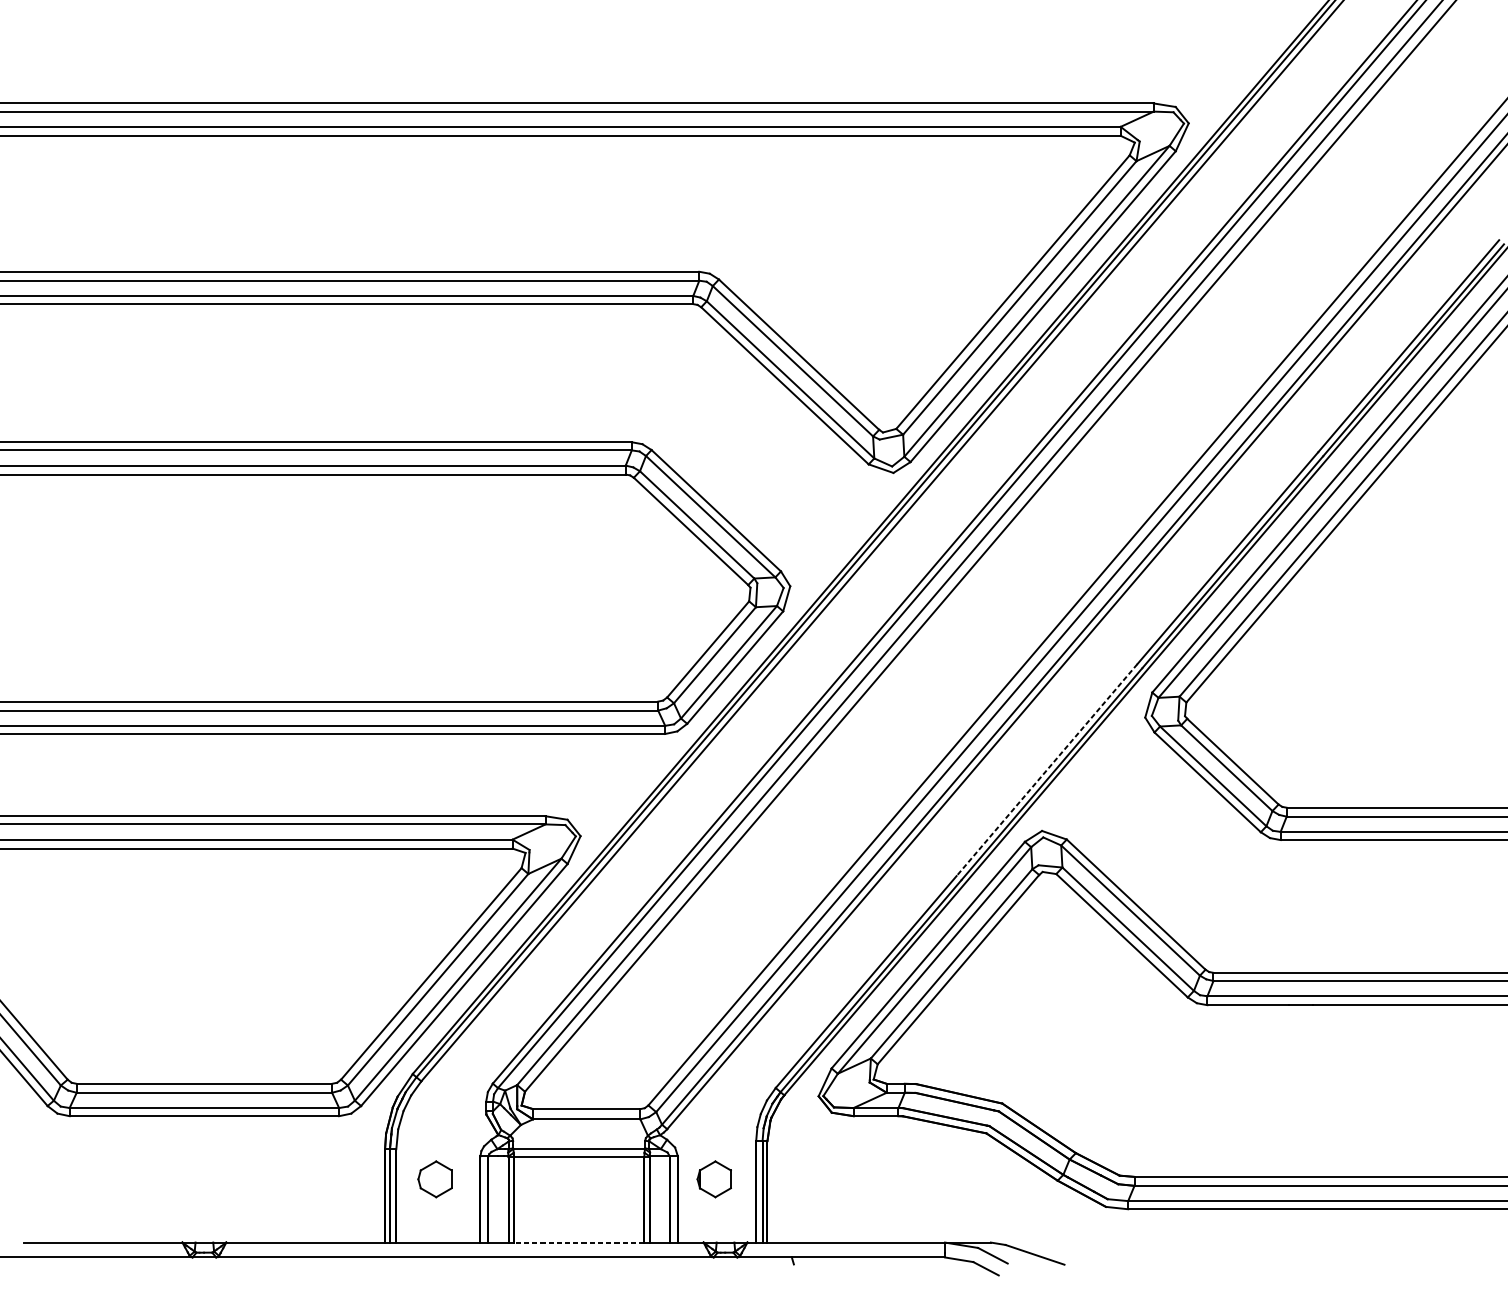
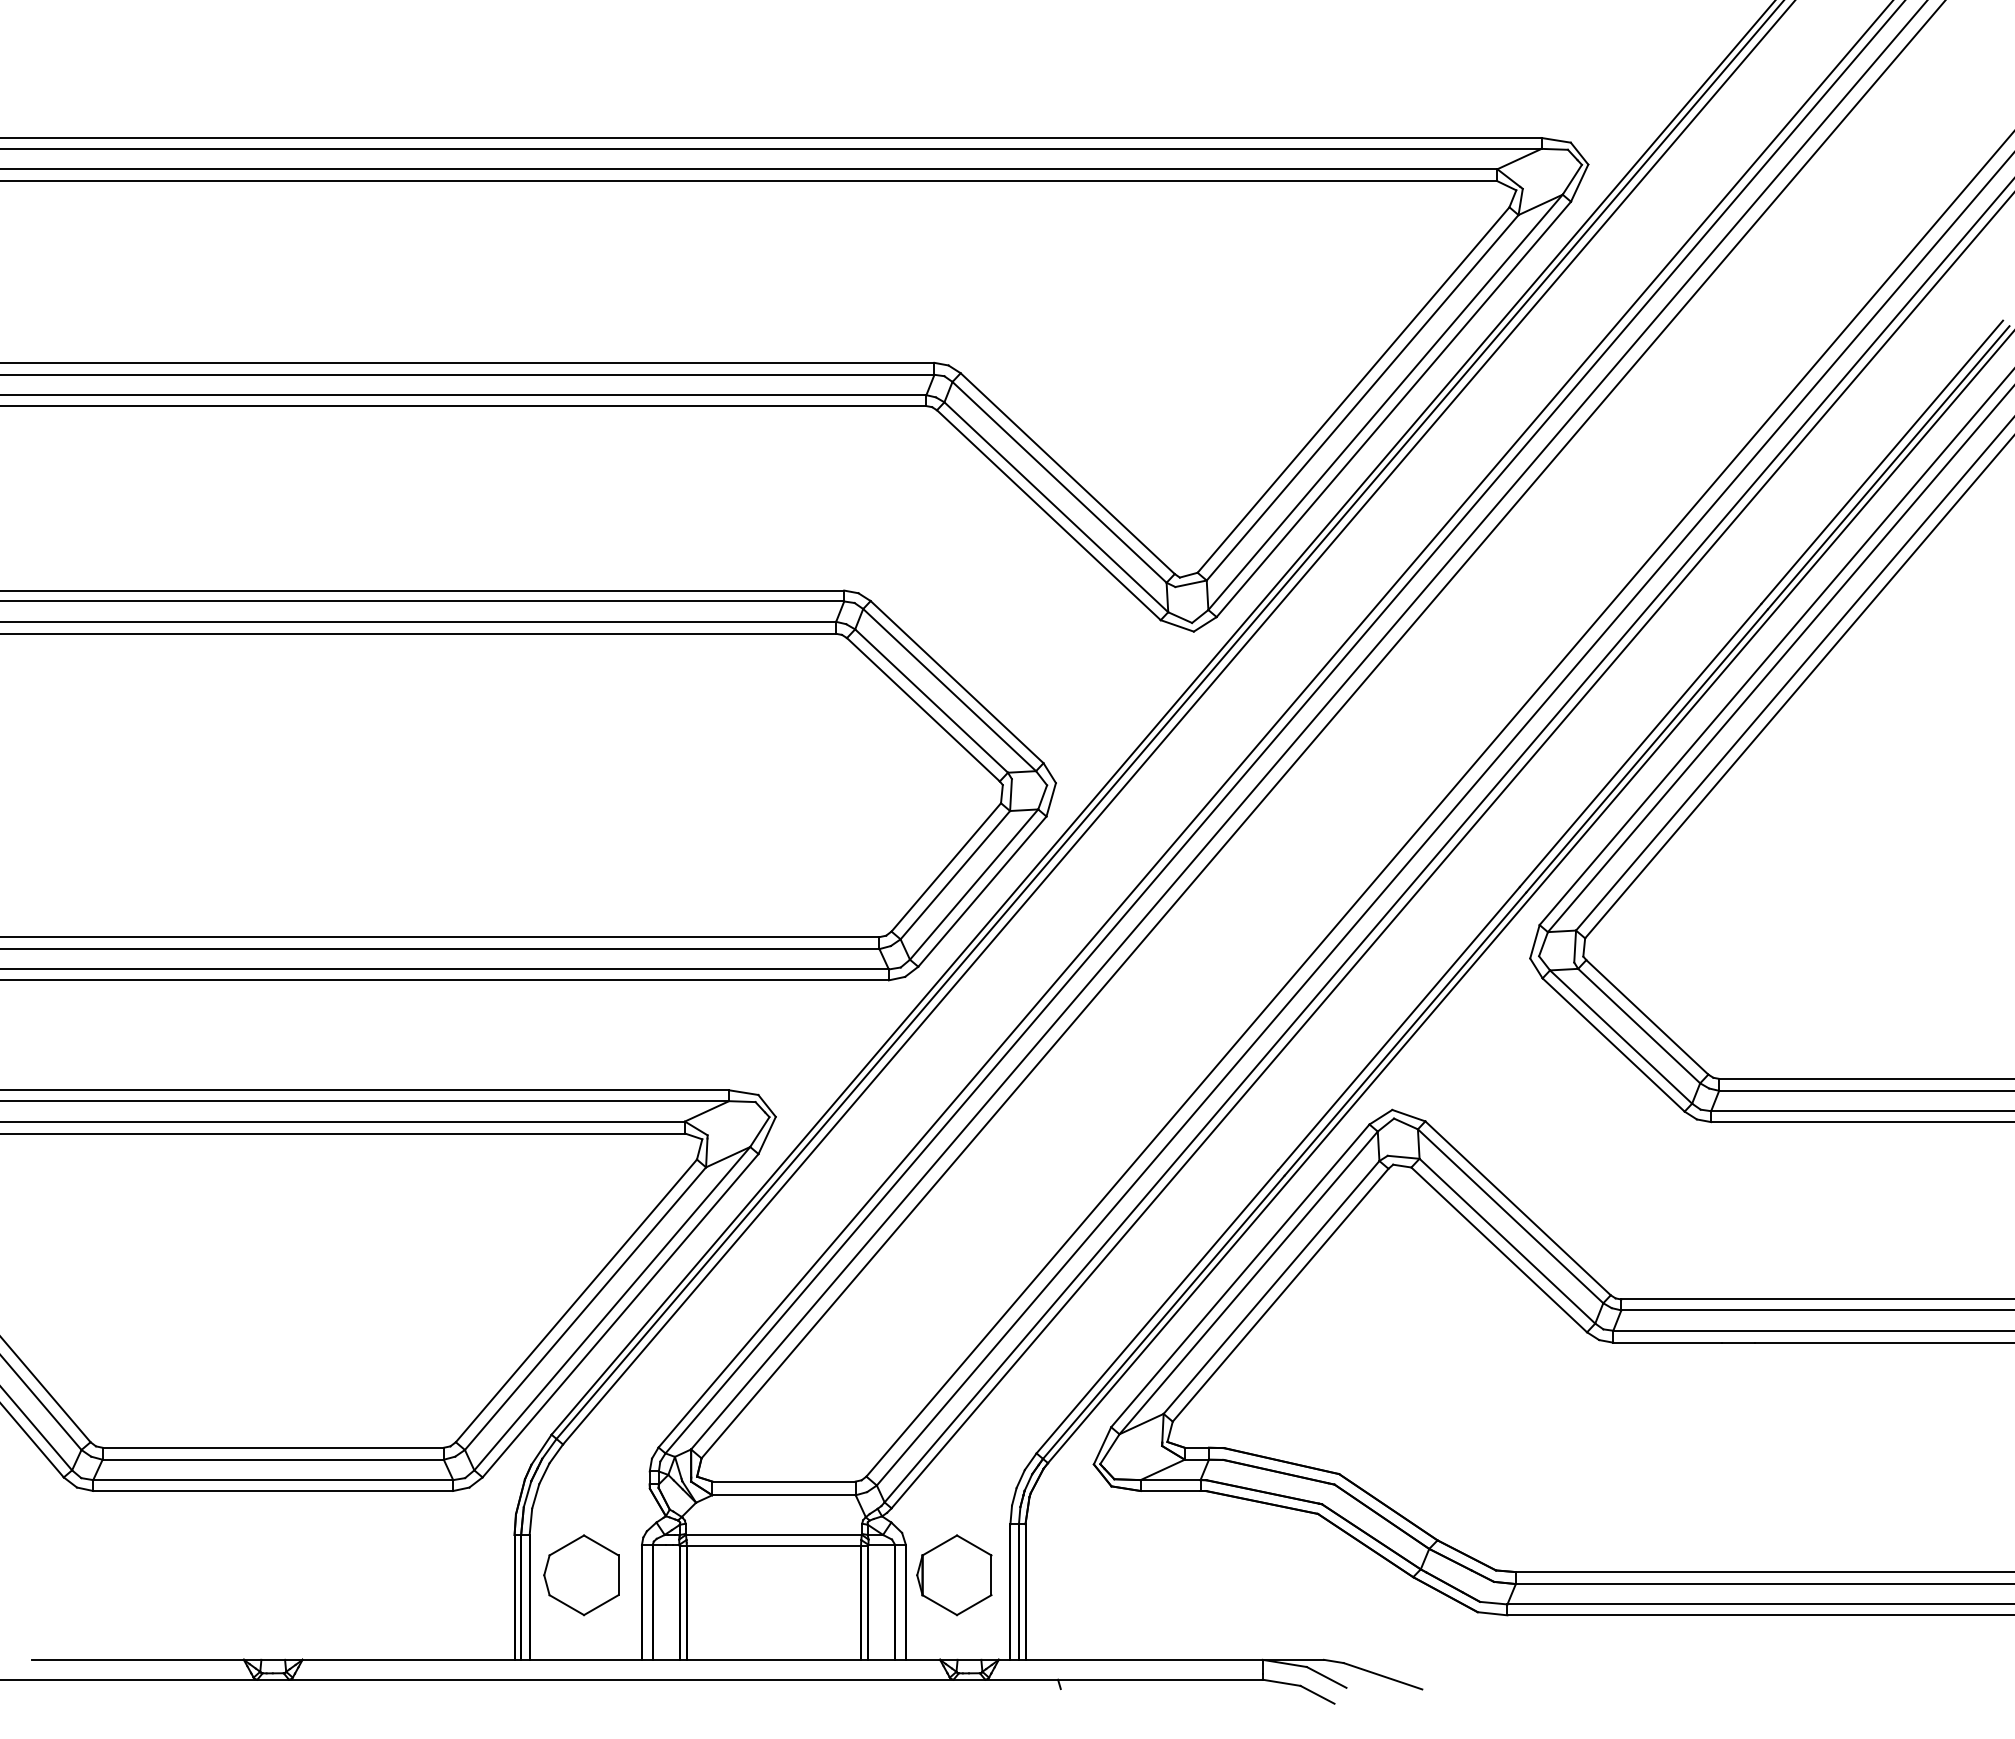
line: (1046, 770) -> (1398, 1028), dashed -> solid
part: (435, 1179) -> (581, 1575), size x1.67
part: (714, 1179) -> (954, 1575), size x1.67
line: (578, 1242) -> (773, 1659), dashed -> solid

